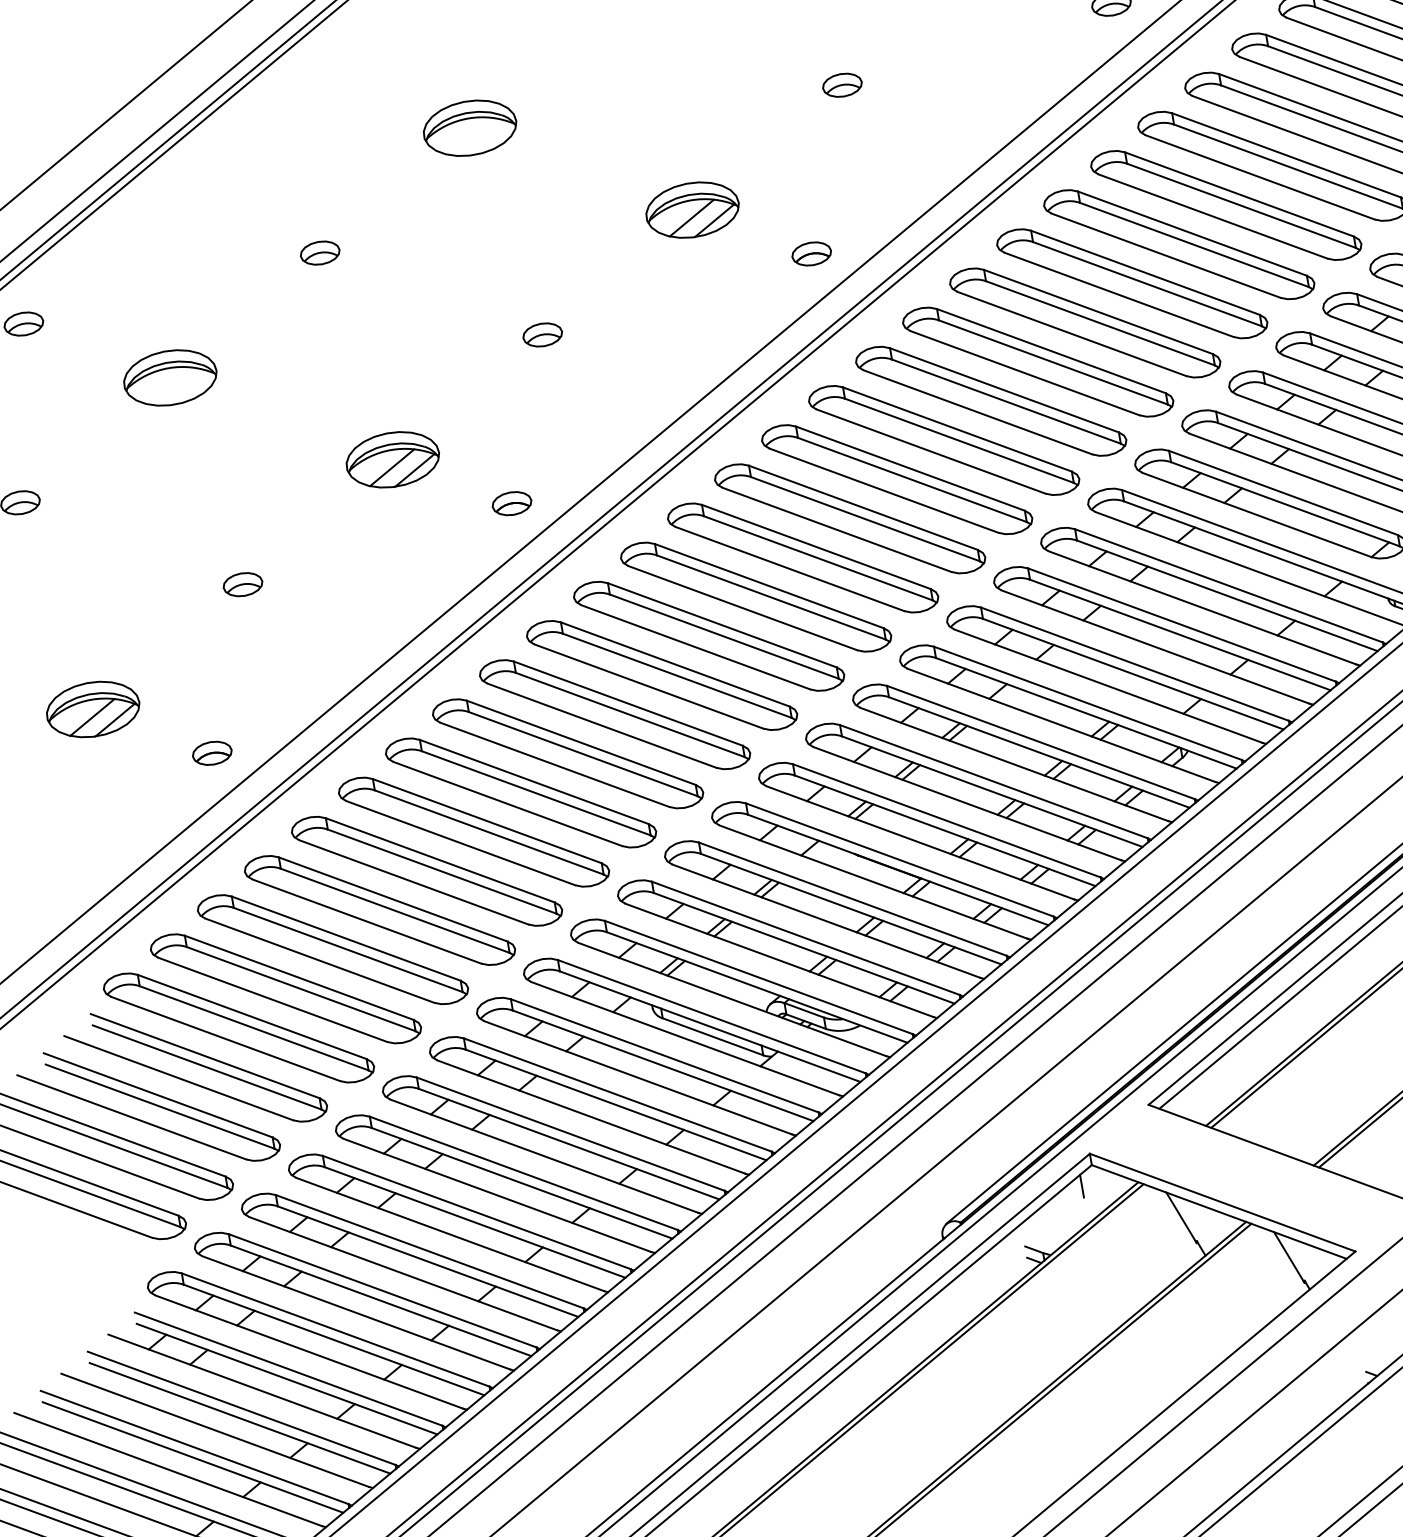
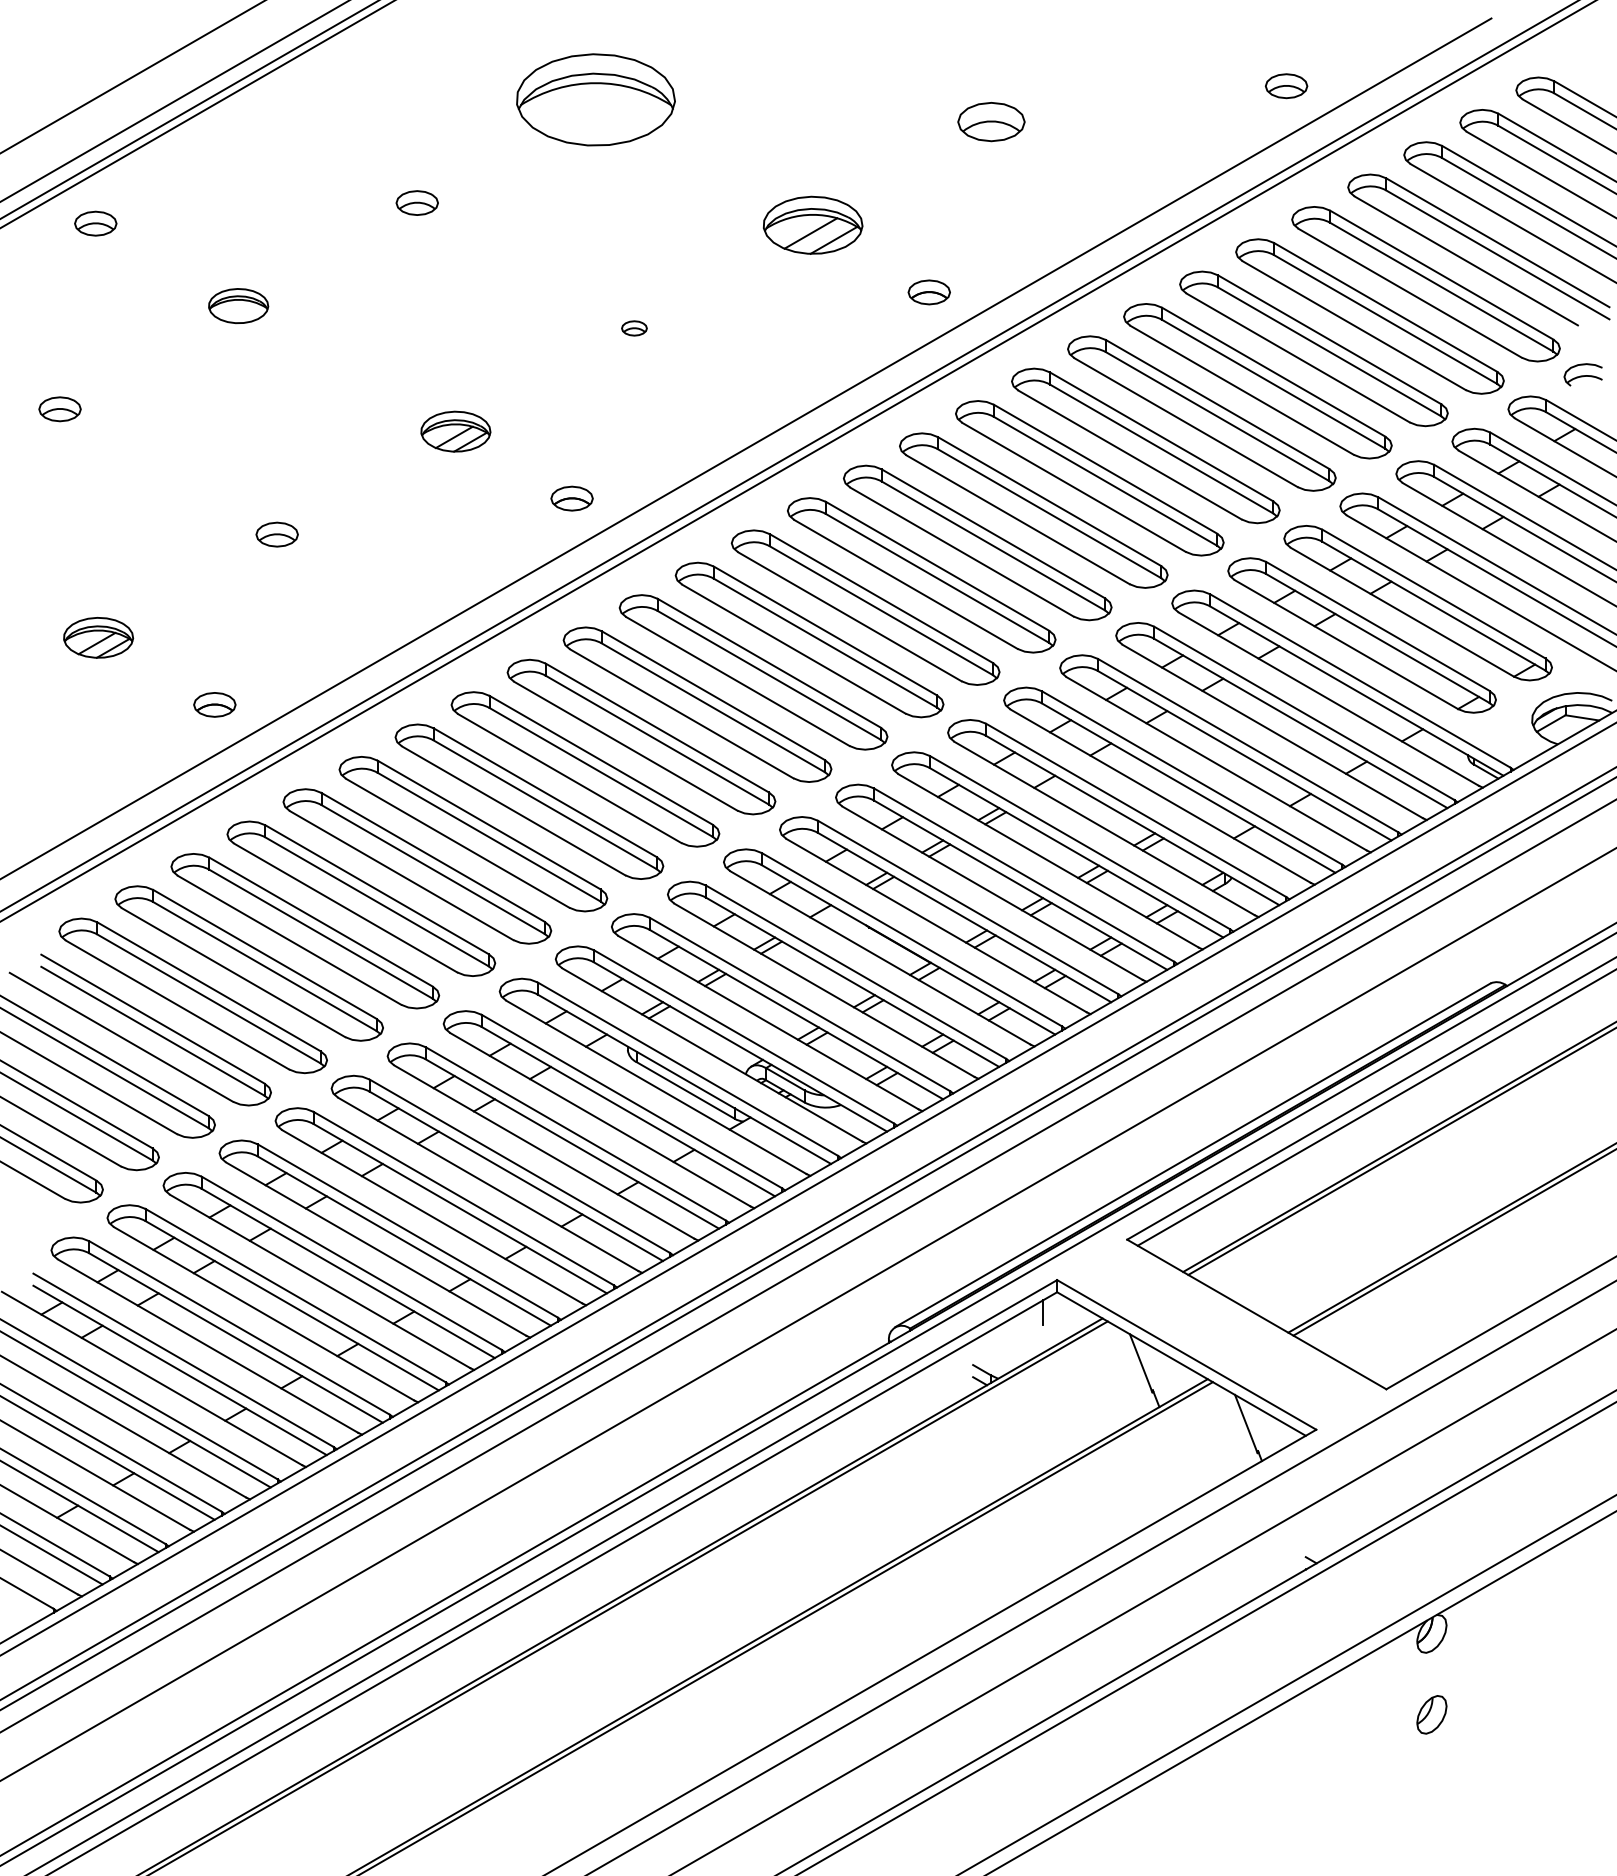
part: (842, 85) -> (991, 122), size x1.6
part: (469, 127) -> (595, 99), size x1.6
part: (542, 335) -> (634, 328), size x0.6
part: (170, 377) -> (238, 305), size x0.6
part: (392, 459) -> (455, 431), size x0.7
part: (93, 709) -> (98, 637), size x0.7

